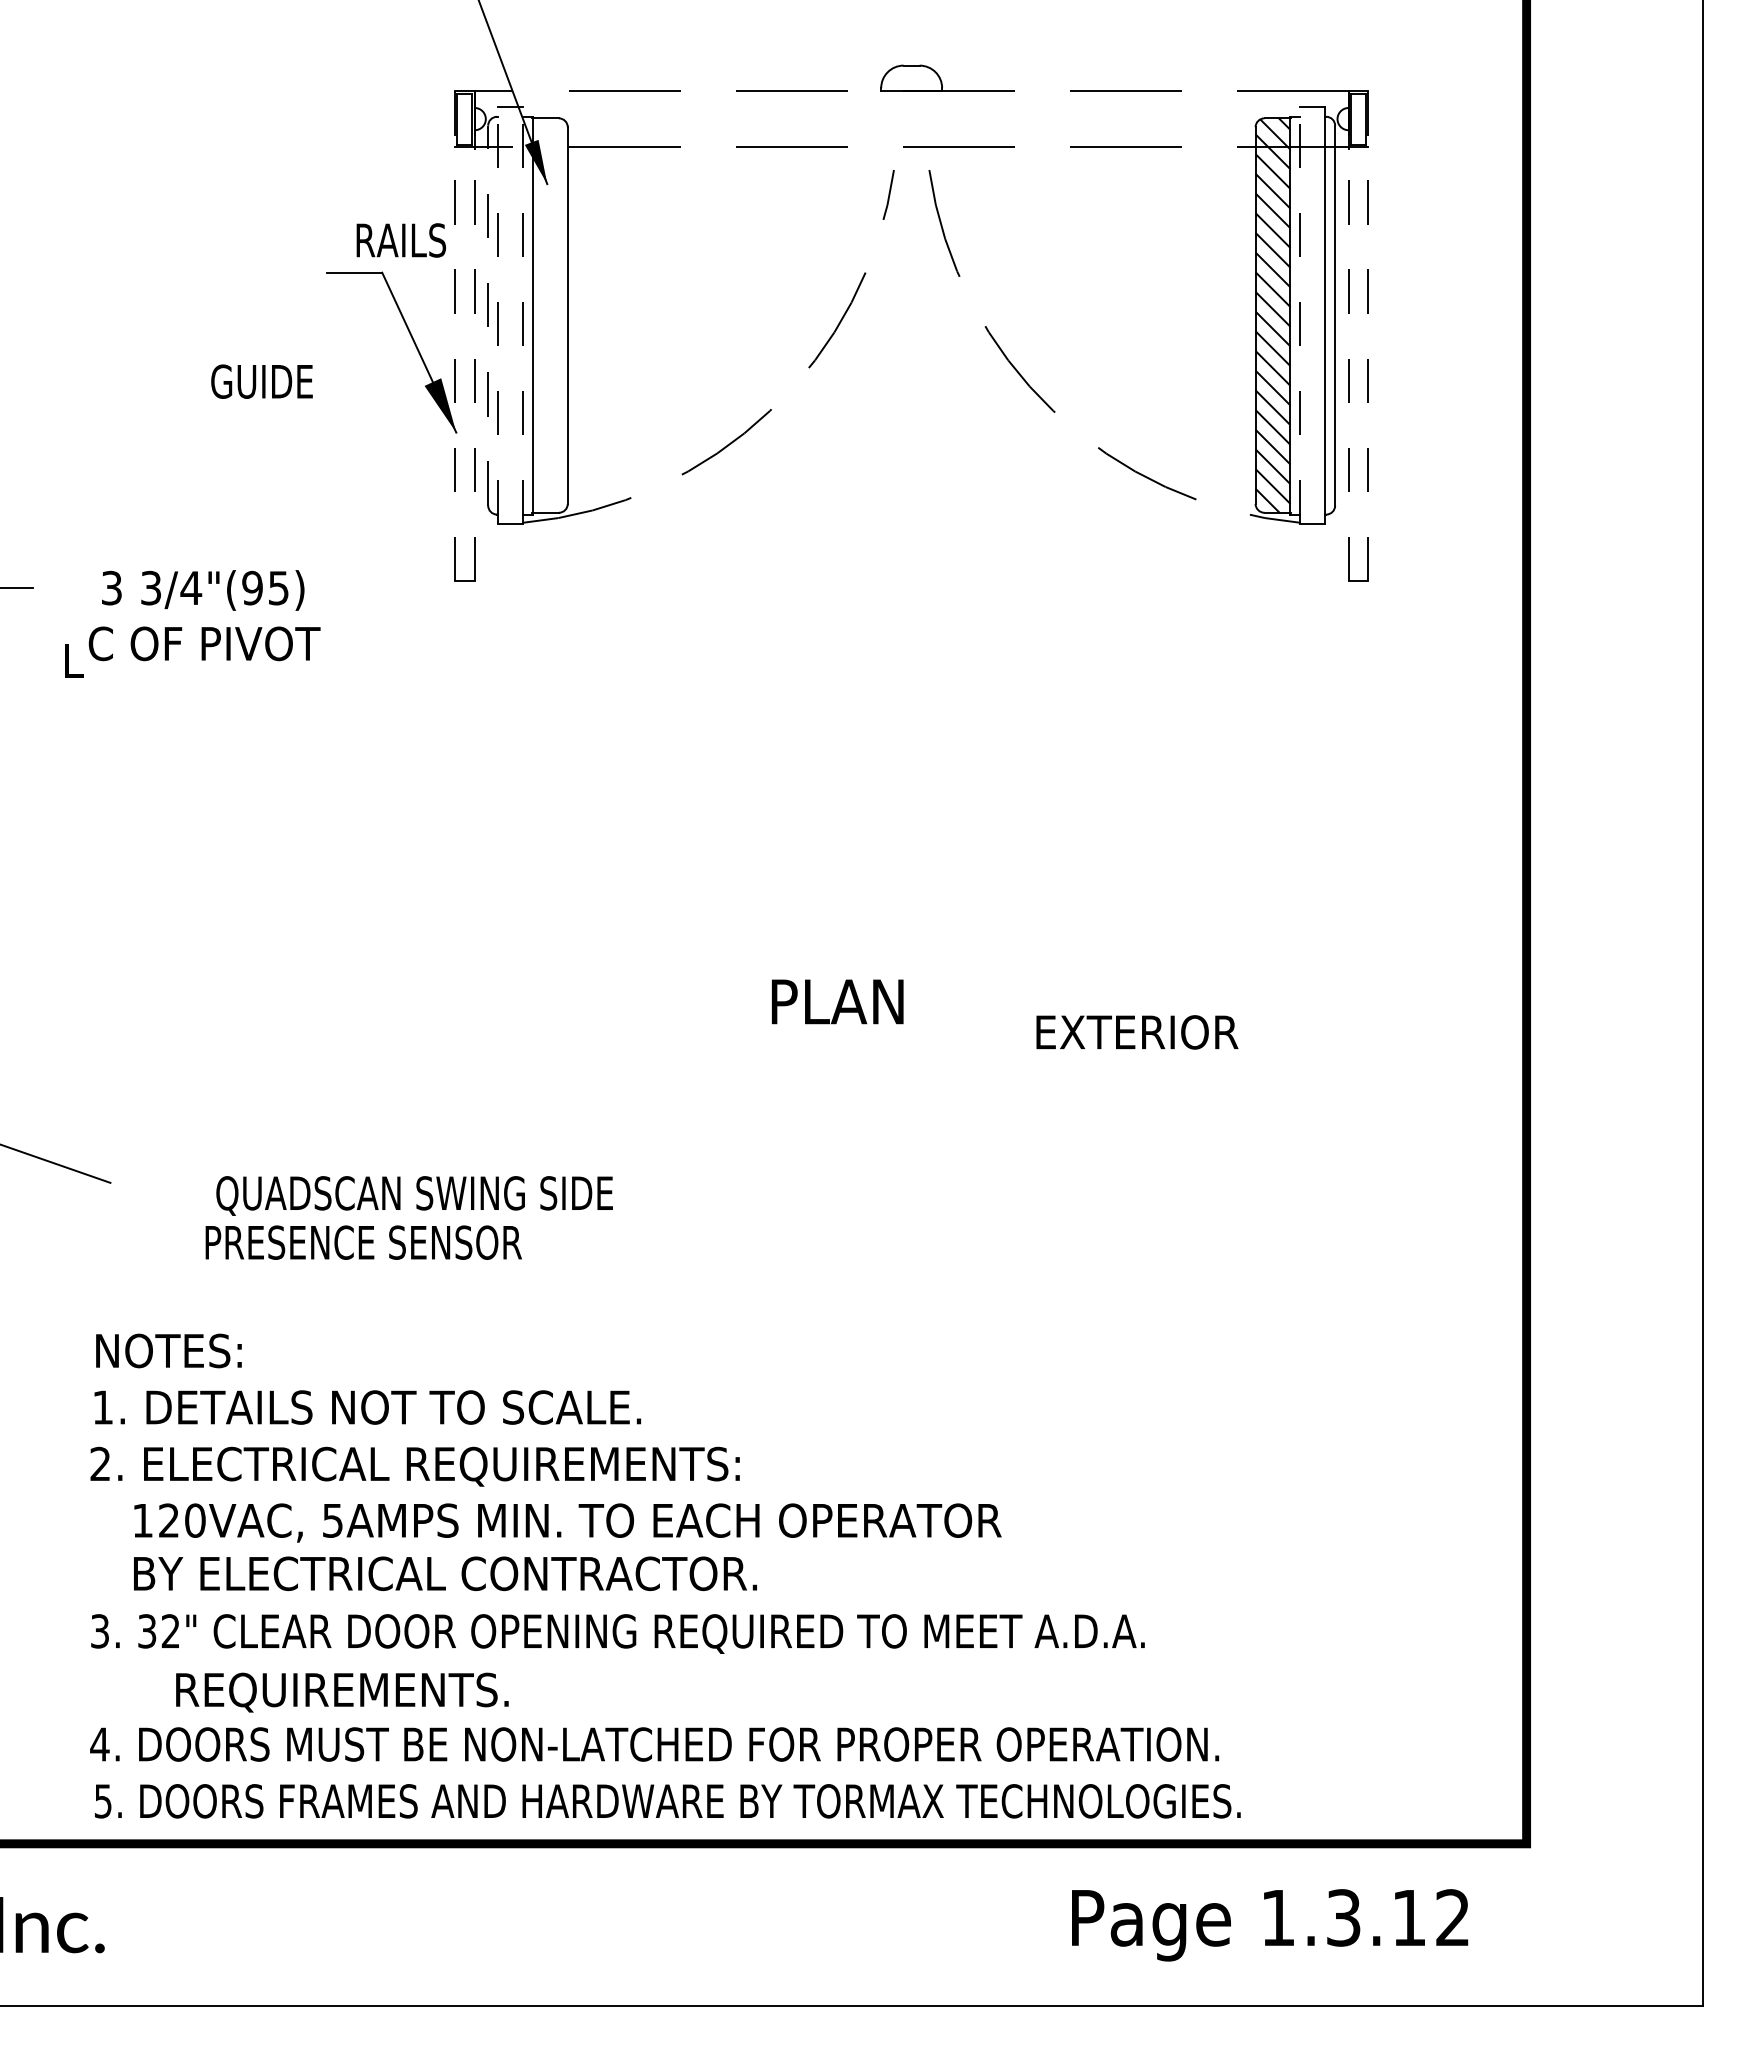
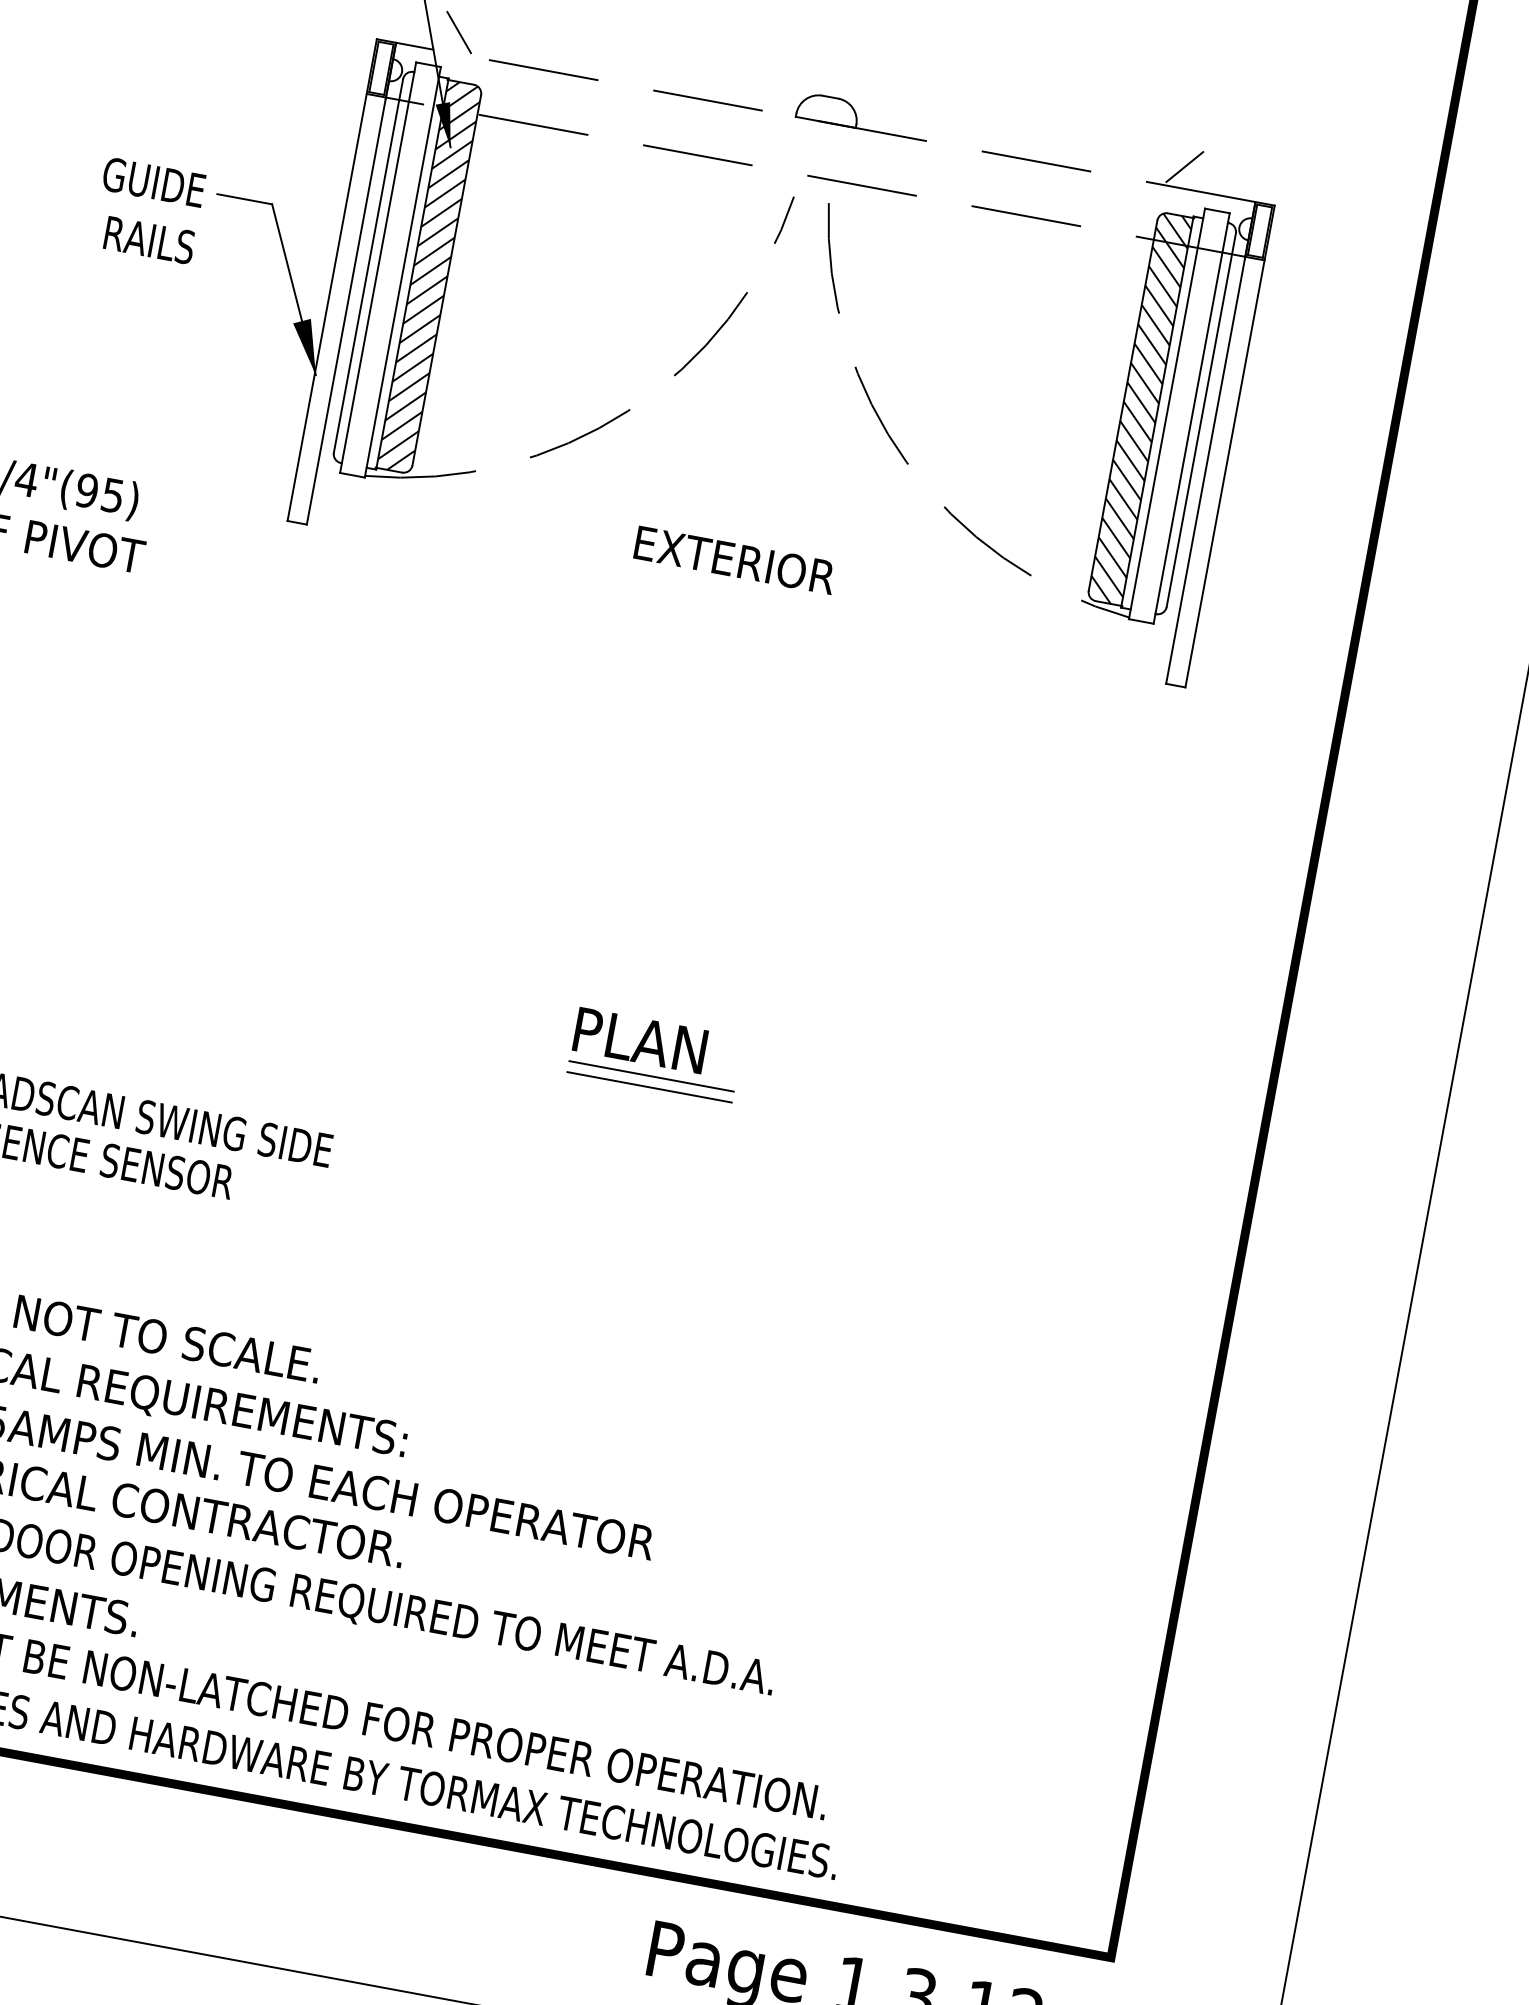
line: (534, 69) -> (458, 32), added
line: (1272, 69) -> (1184, 166), added
text: (400, 240) -> (148, 240), moved
line: (488, 315) -> (368, 265), dashed -> solid
line: (498, 315) -> (378, 267), dashed -> solid
line: (523, 315) -> (403, 272), dashed -> solid
hatch: (549, 315) -> (428, 276), added
line: (1300, 315) -> (1167, 413), dashed -> solid
line: (455, 336) -> (332, 280), dashed -> solid
line: (474, 336) -> (351, 283), dashed -> solid
line: (1348, 336) -> (1210, 443), dashed -> solid
line: (1368, 336) -> (1230, 446), dashed -> solid
text: (261, 381) -> (153, 182), moved
text: (837, 1001) -> (640, 1040), moved
text: (1137, 1032) -> (735, 560), moved
line: (913, 1061) -> (650, 1076), added
line: (913, 1072) -> (648, 1087), added

